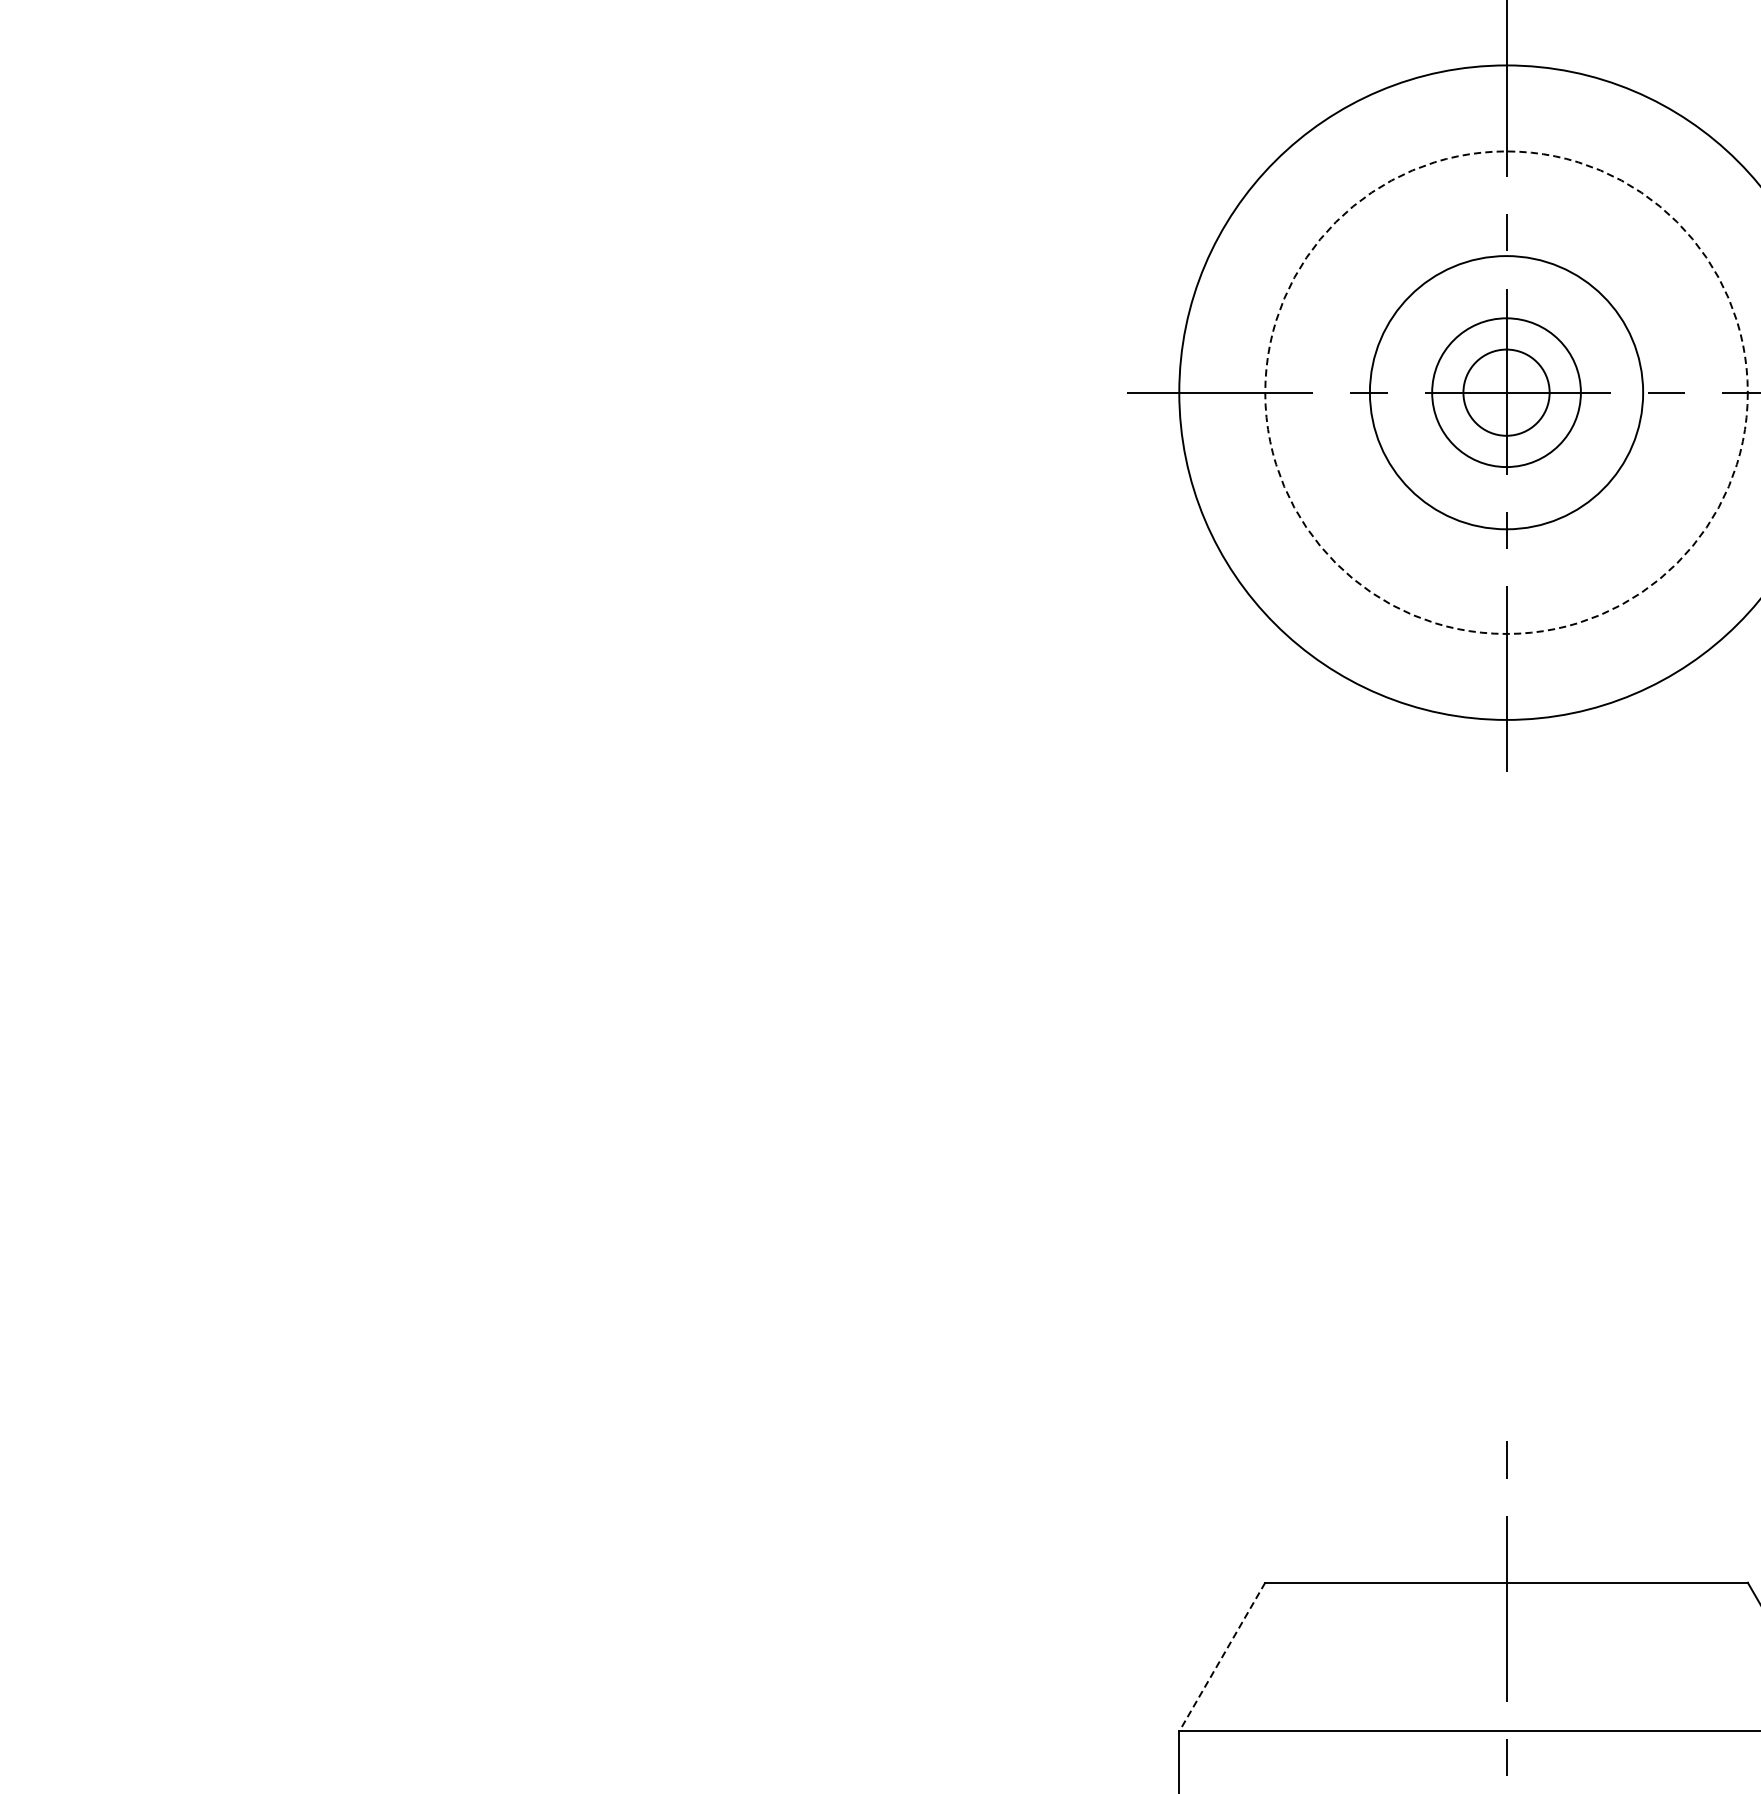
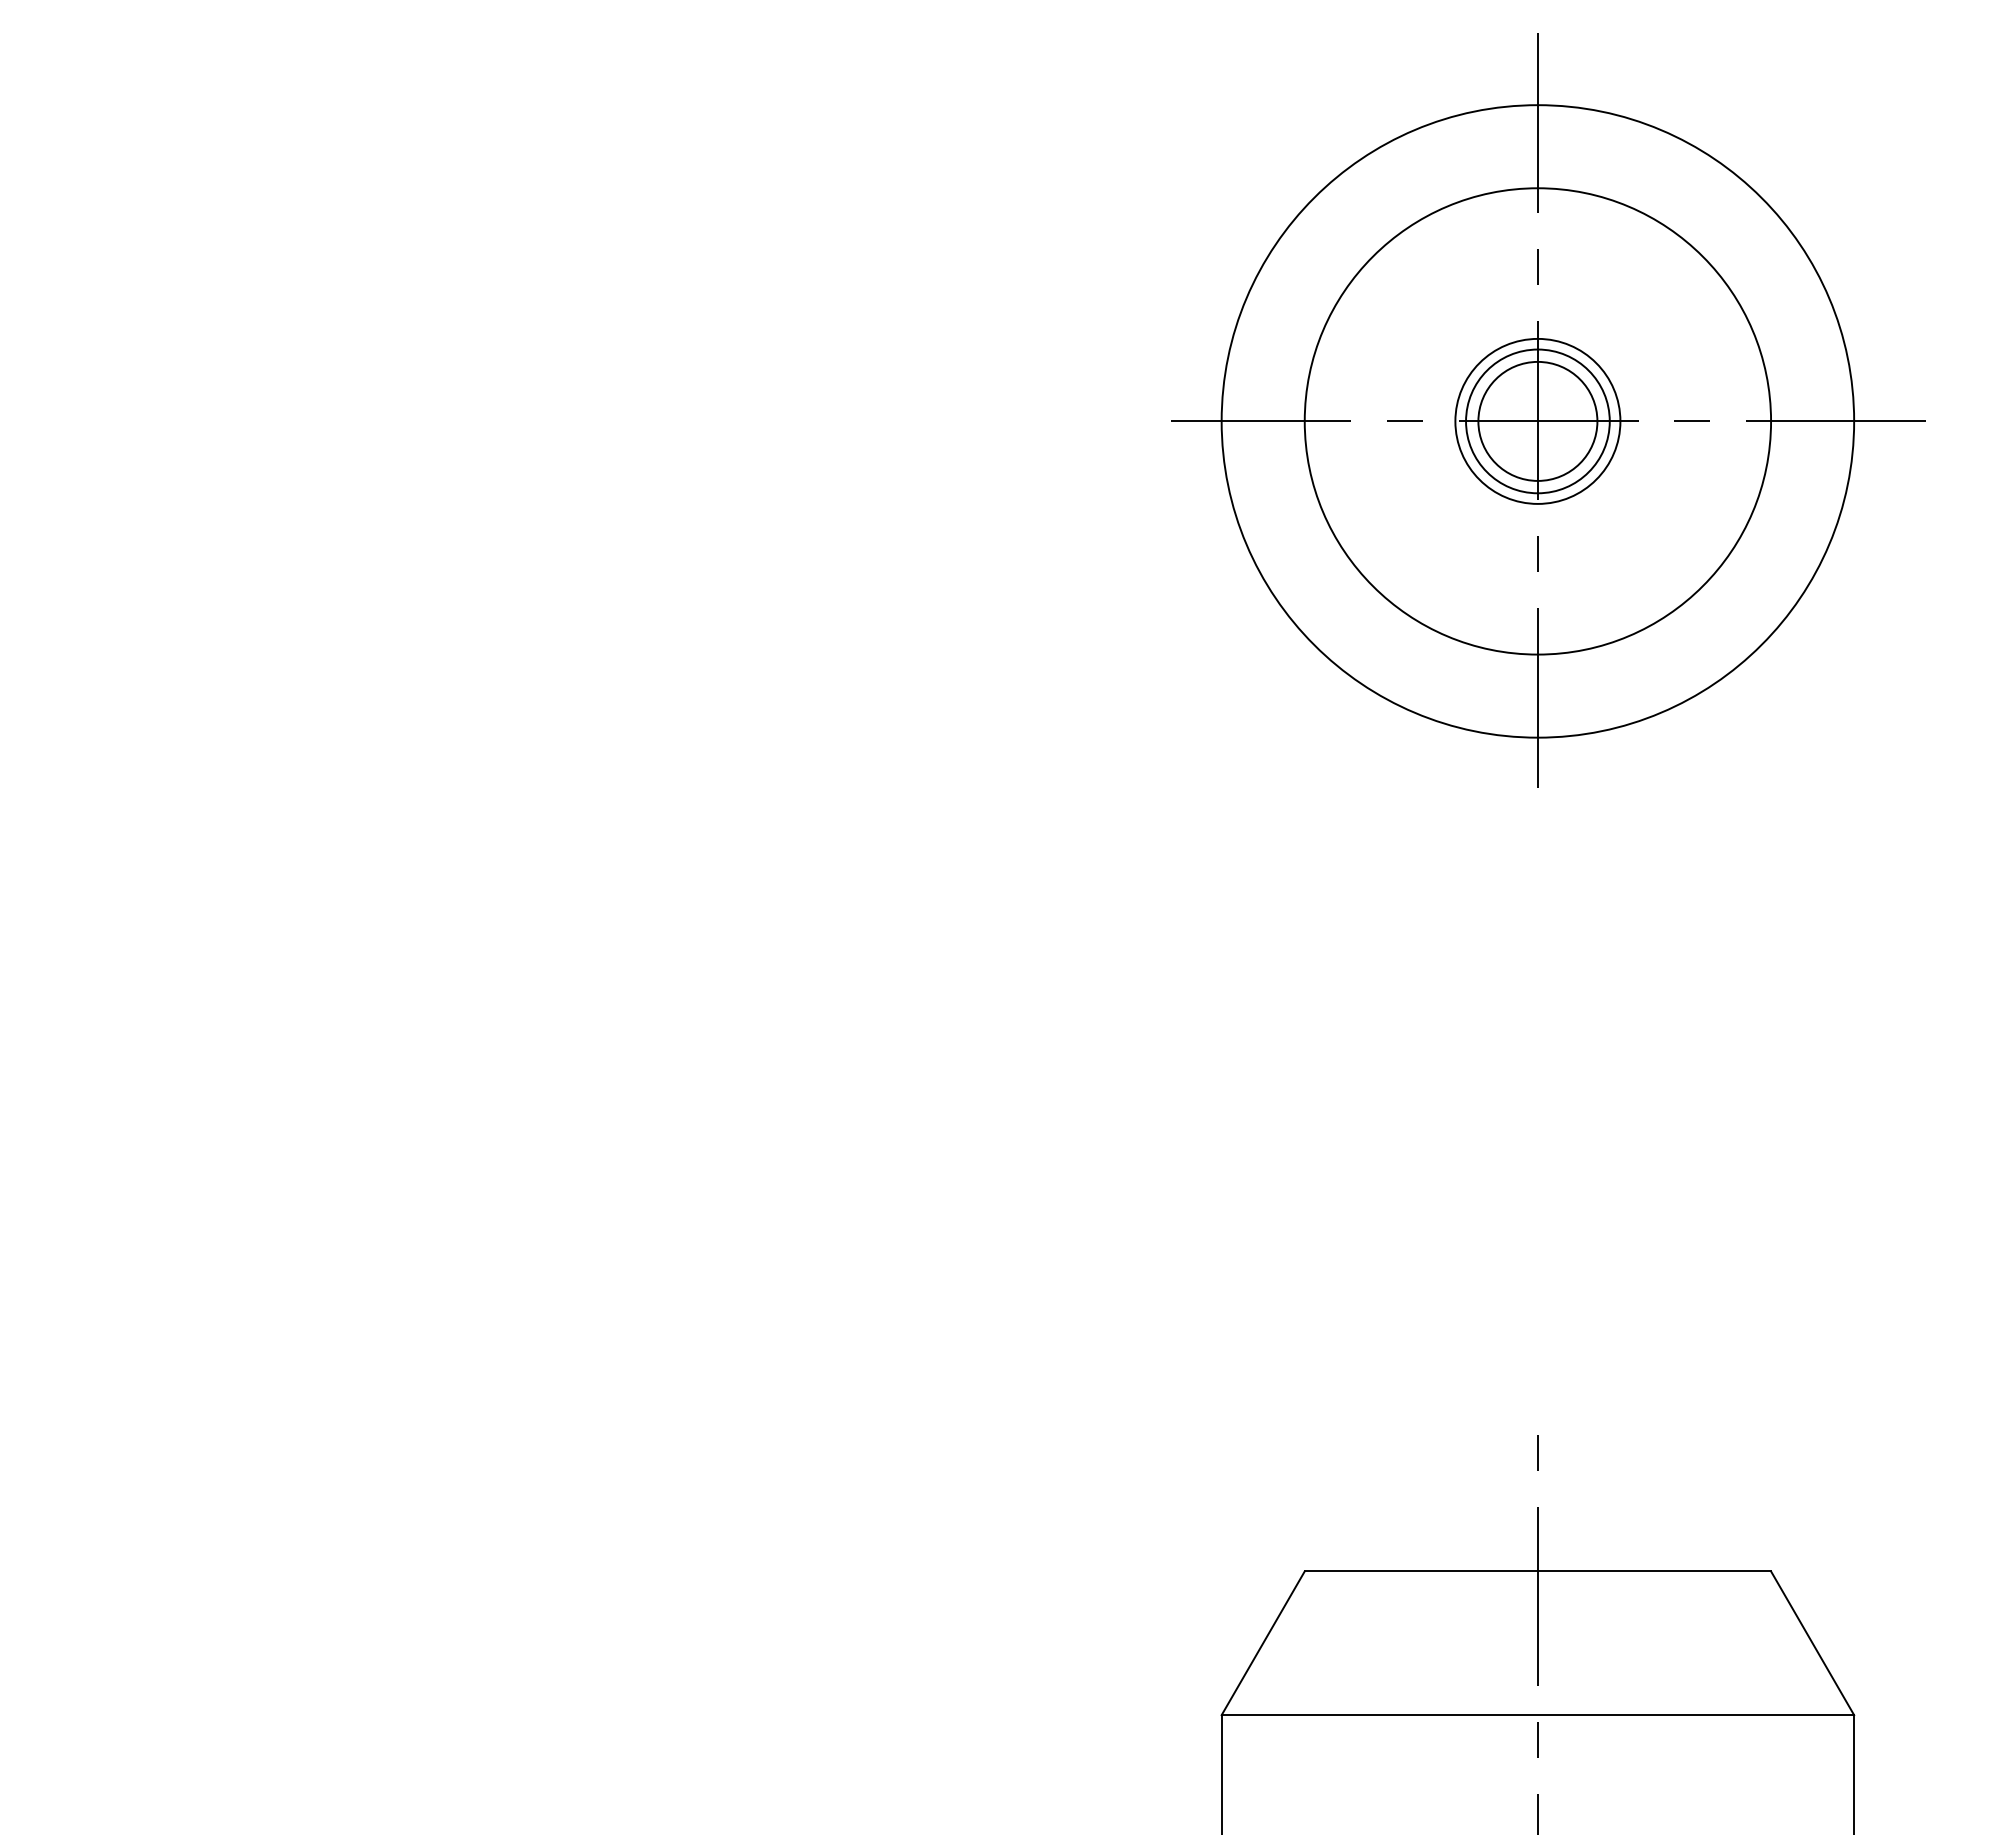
circle: (1506, 391) -> (1537, 420), size x0.62
circle: (1506, 391) -> (1537, 420), size x1.43
circle: (1506, 392) -> (1537, 421), dashed -> solid
line: (1221, 1657) -> (1262, 1643), dashed -> solid

